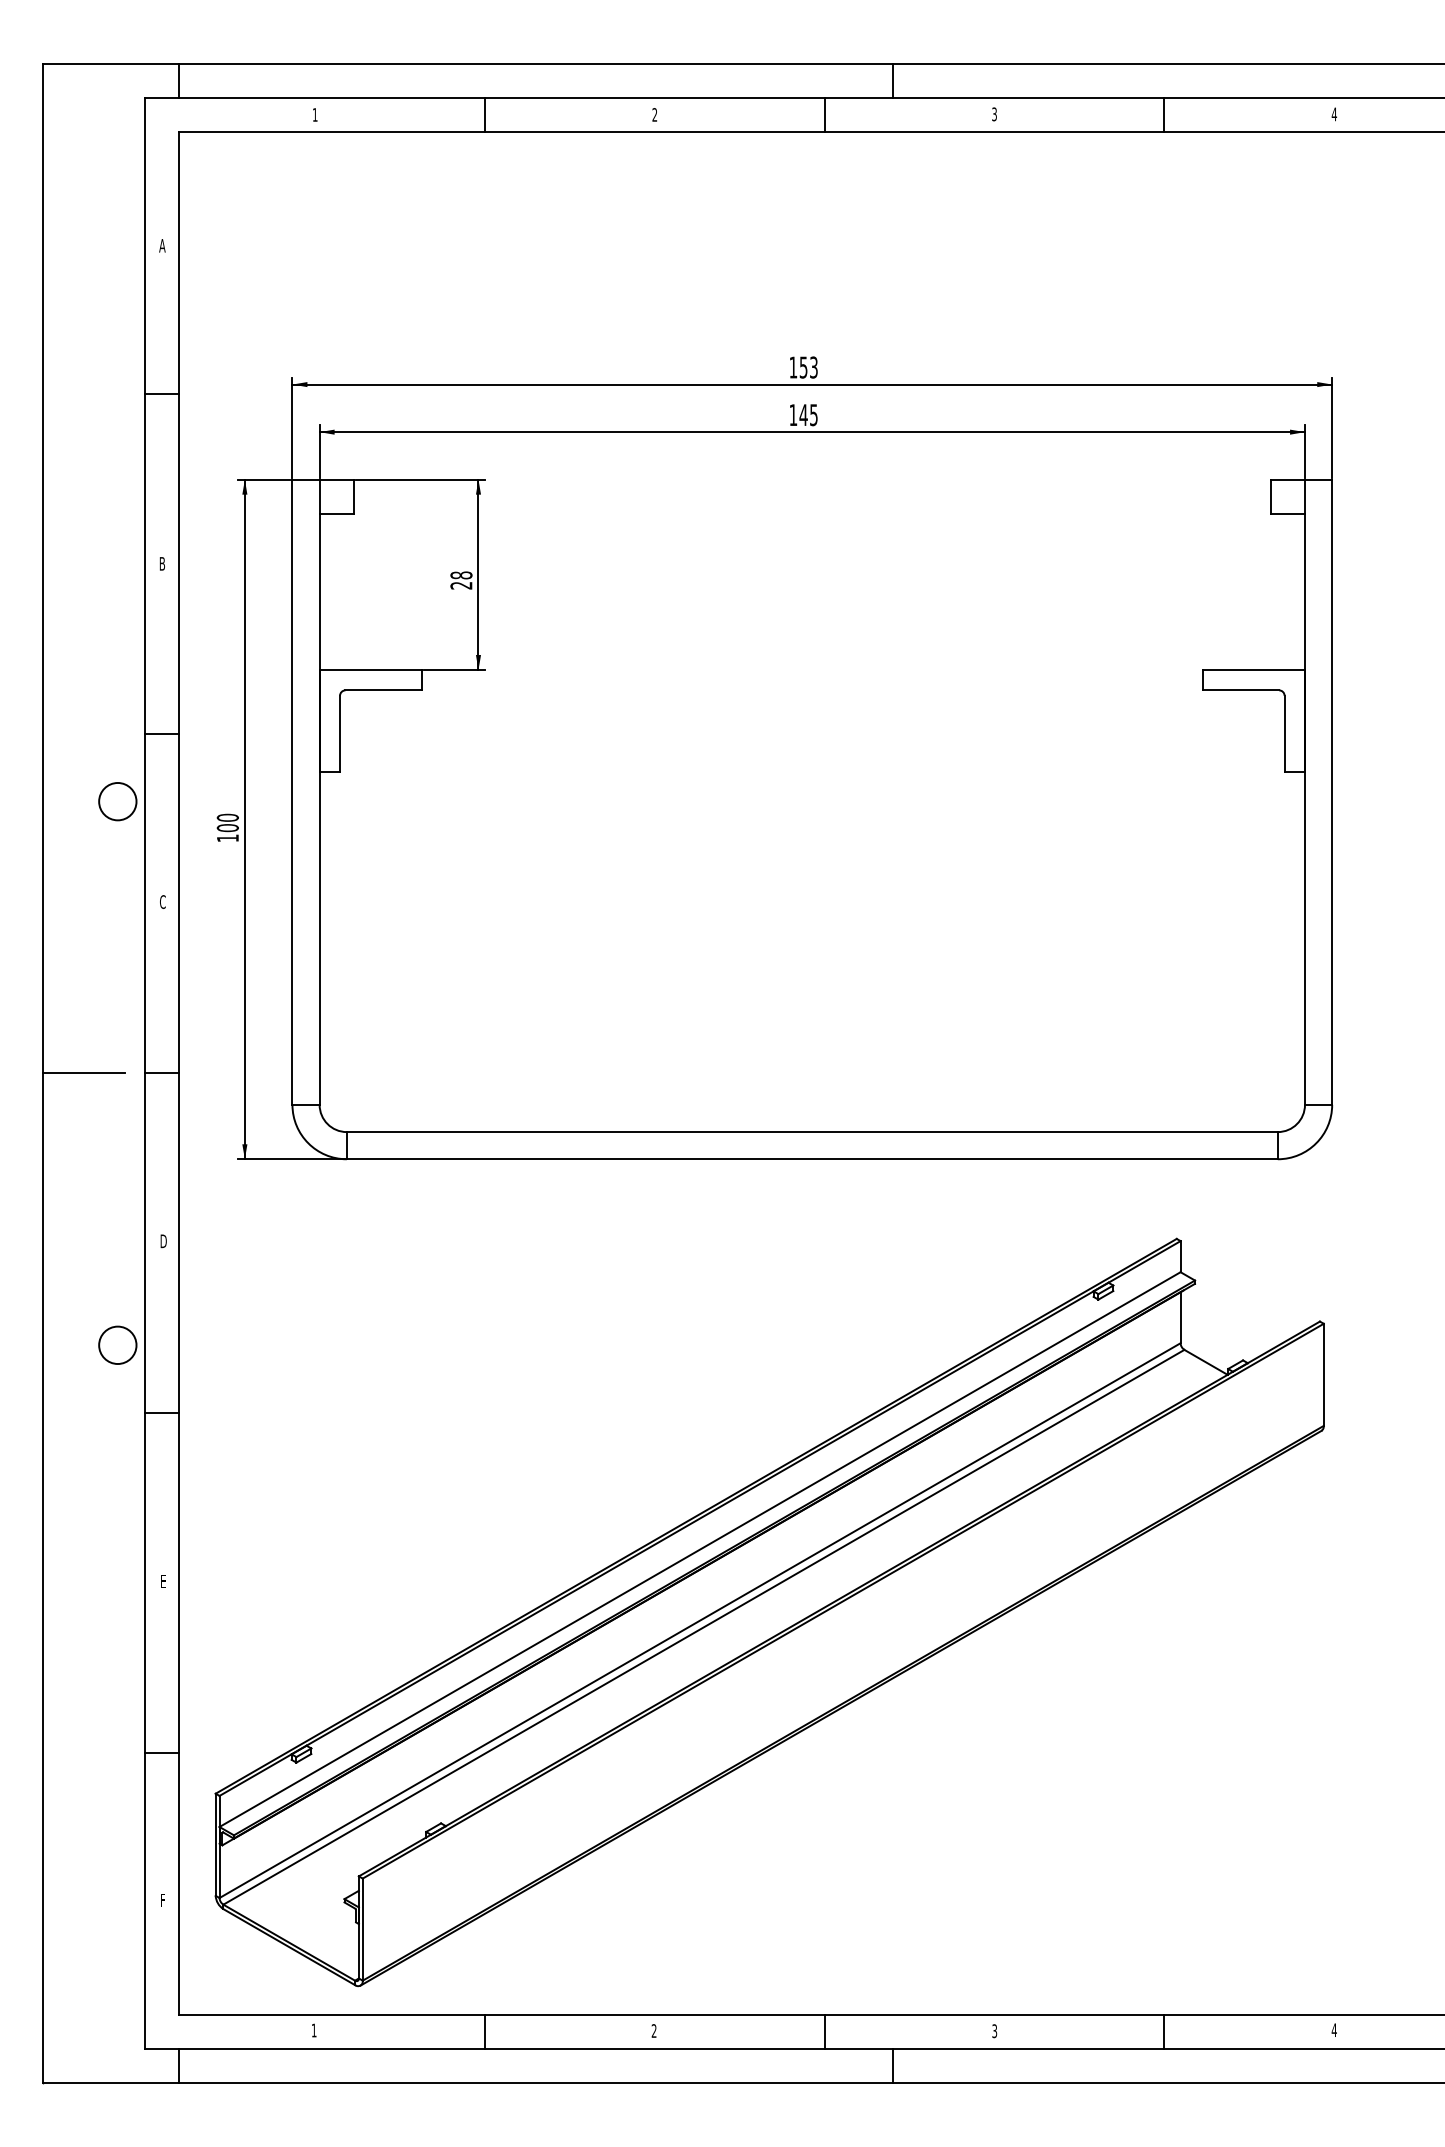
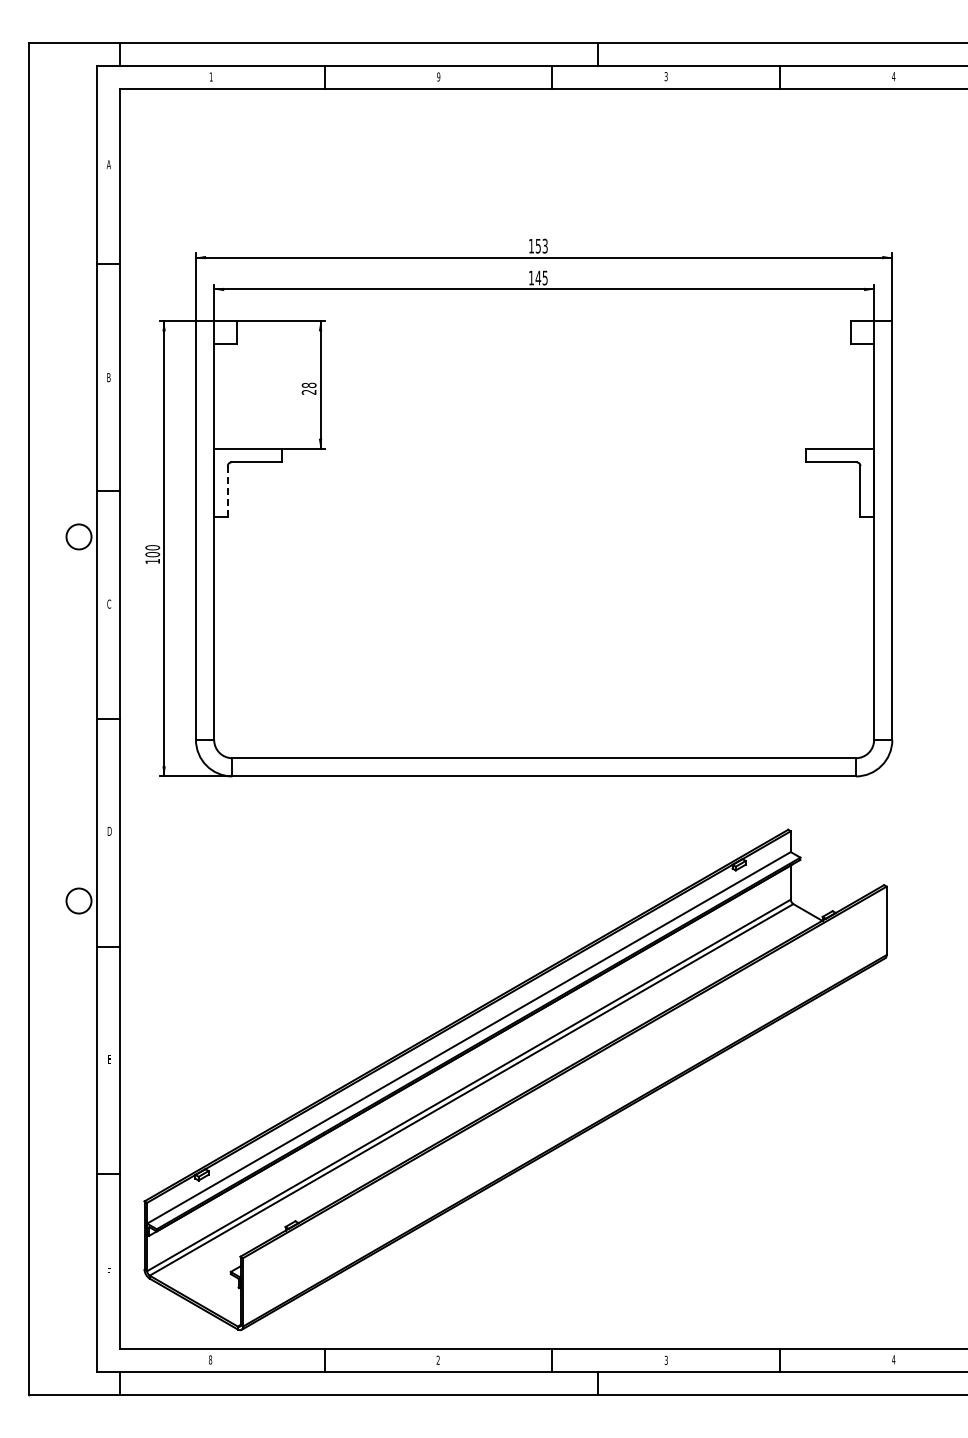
text: (654, 114) -> (438, 76), 2 -> 9
line: (339, 735) -> (227, 492), solid -> dashed
line: (82, 1074) -> (55, 719), removed
text: (314, 2029) -> (210, 1359), 1 -> 8

